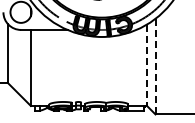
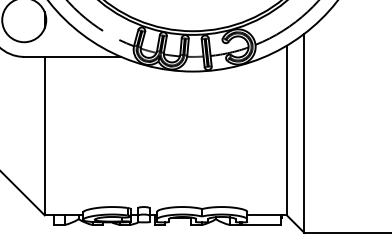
line: (147, 65) -> (287, 130), dashed -> solid
line: (155, 66) -> (304, 133), dashed -> solid

